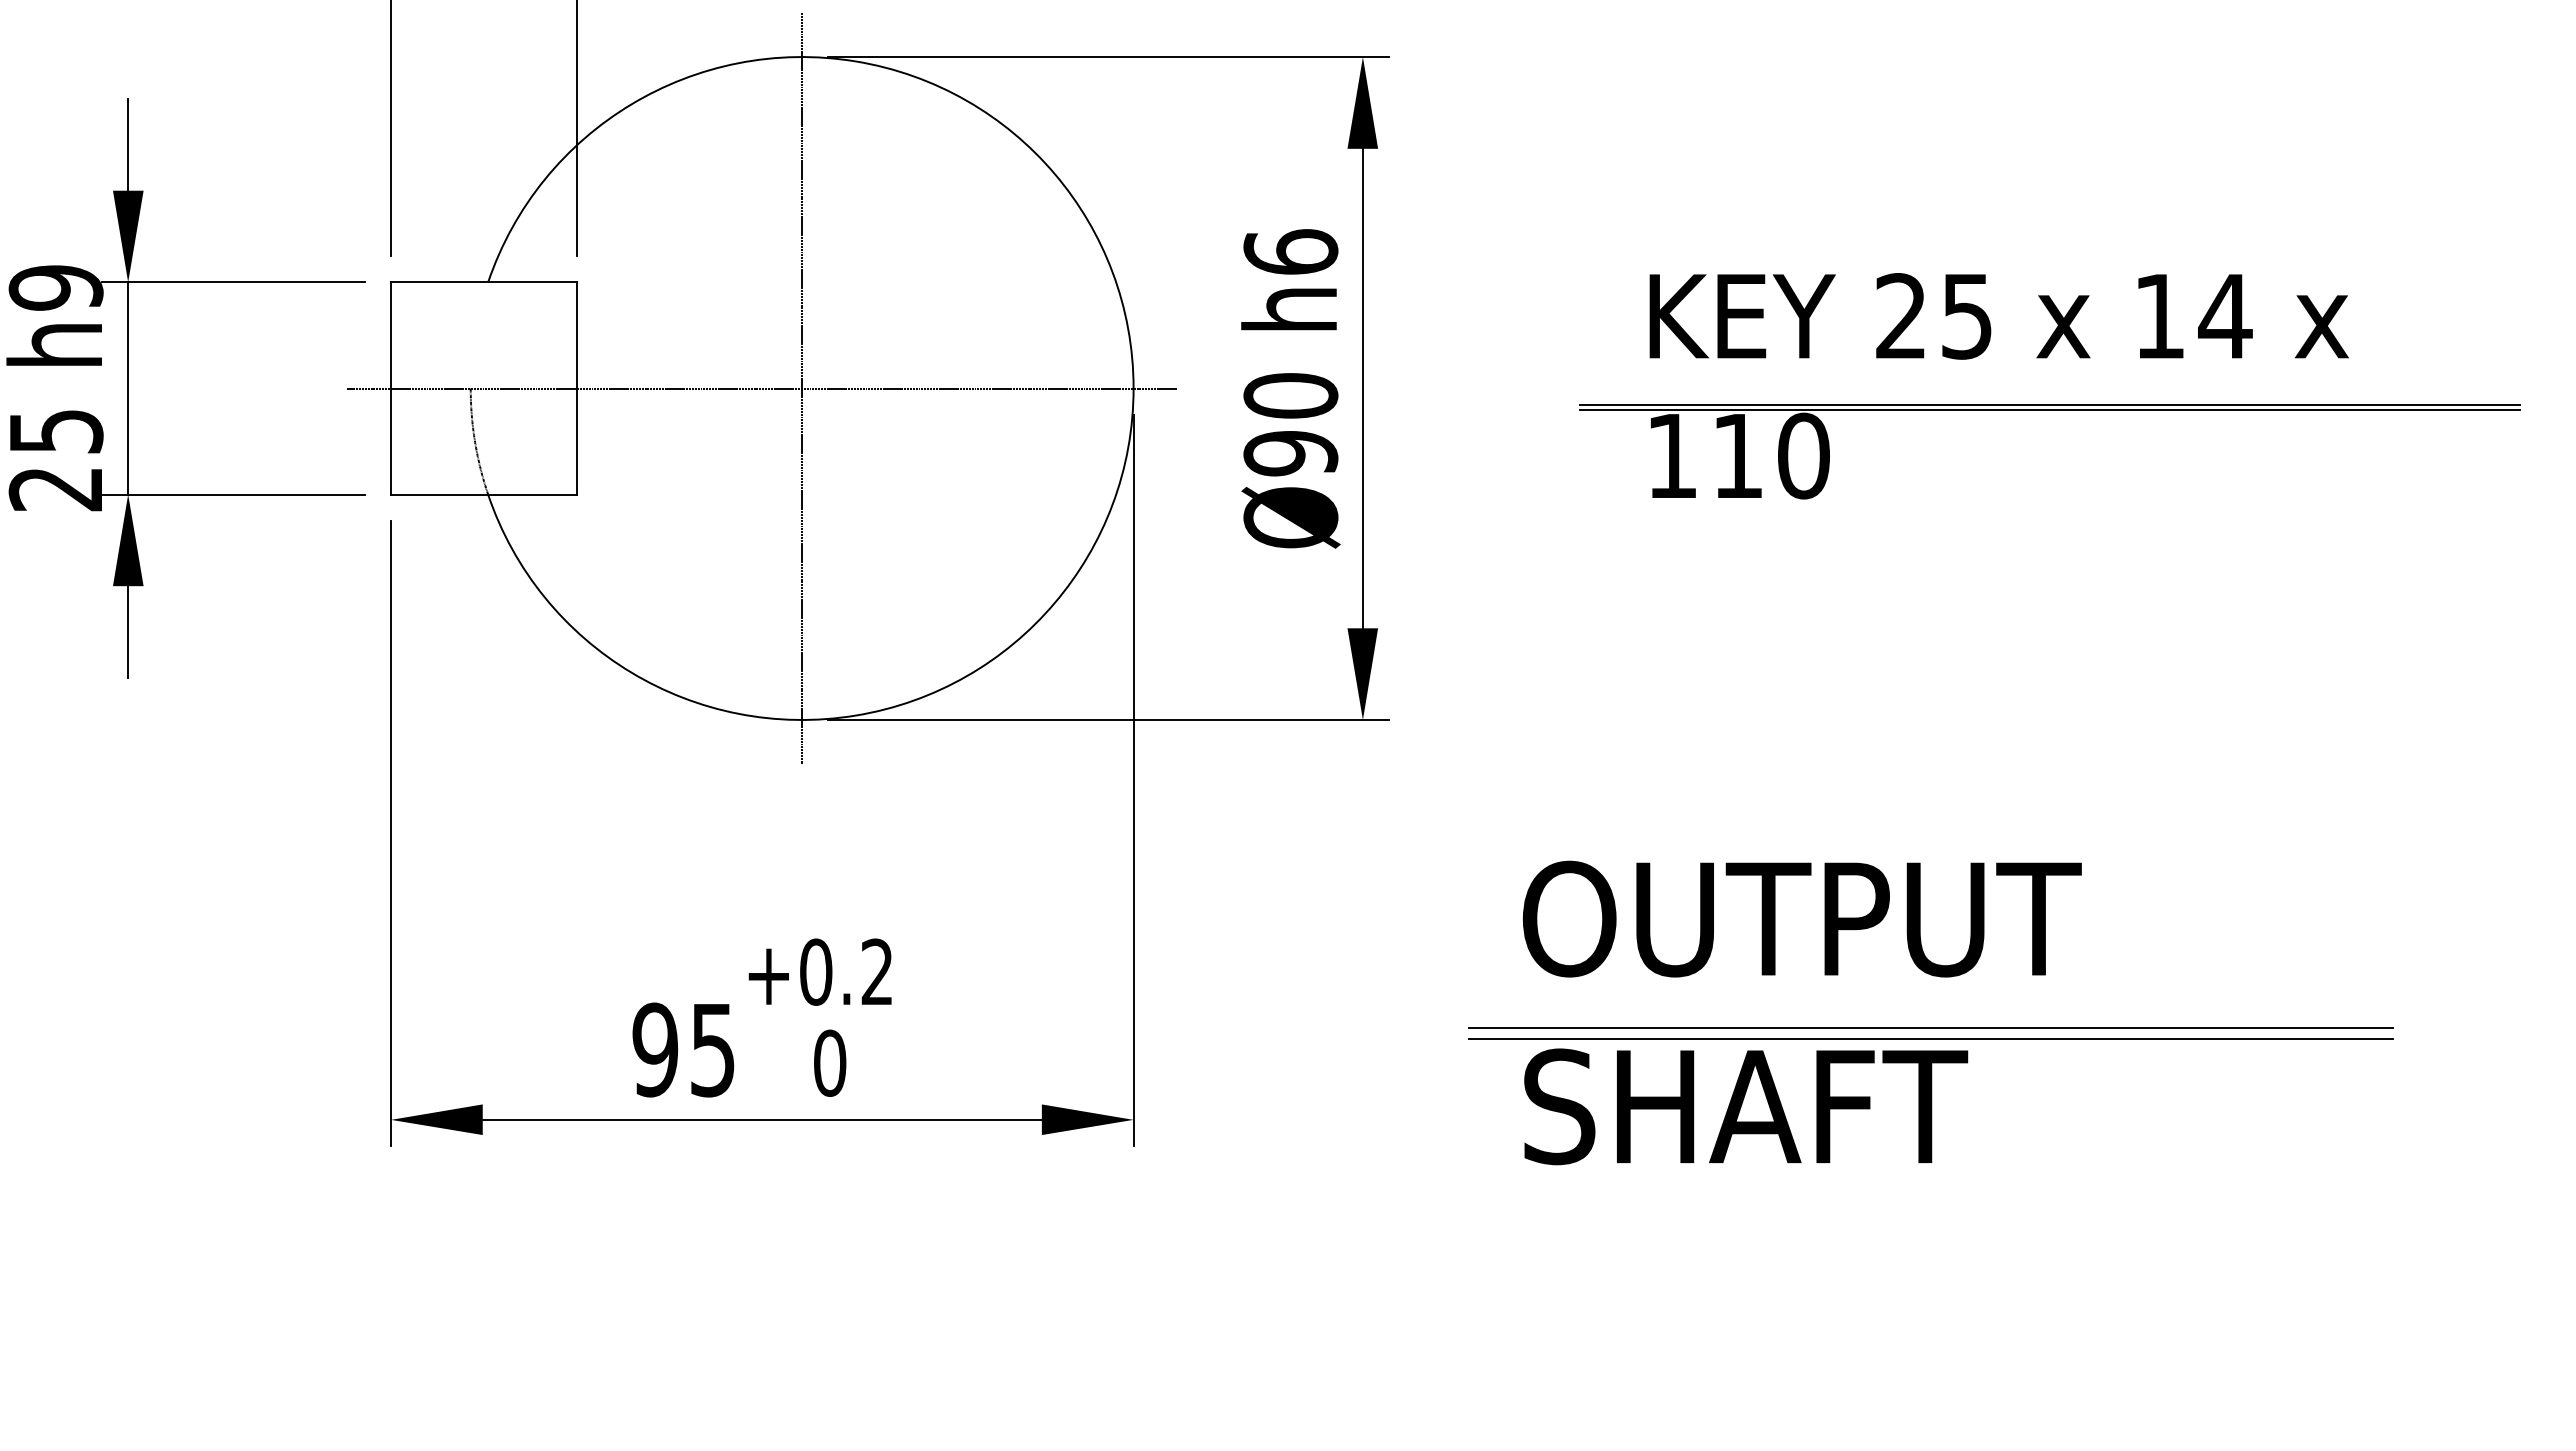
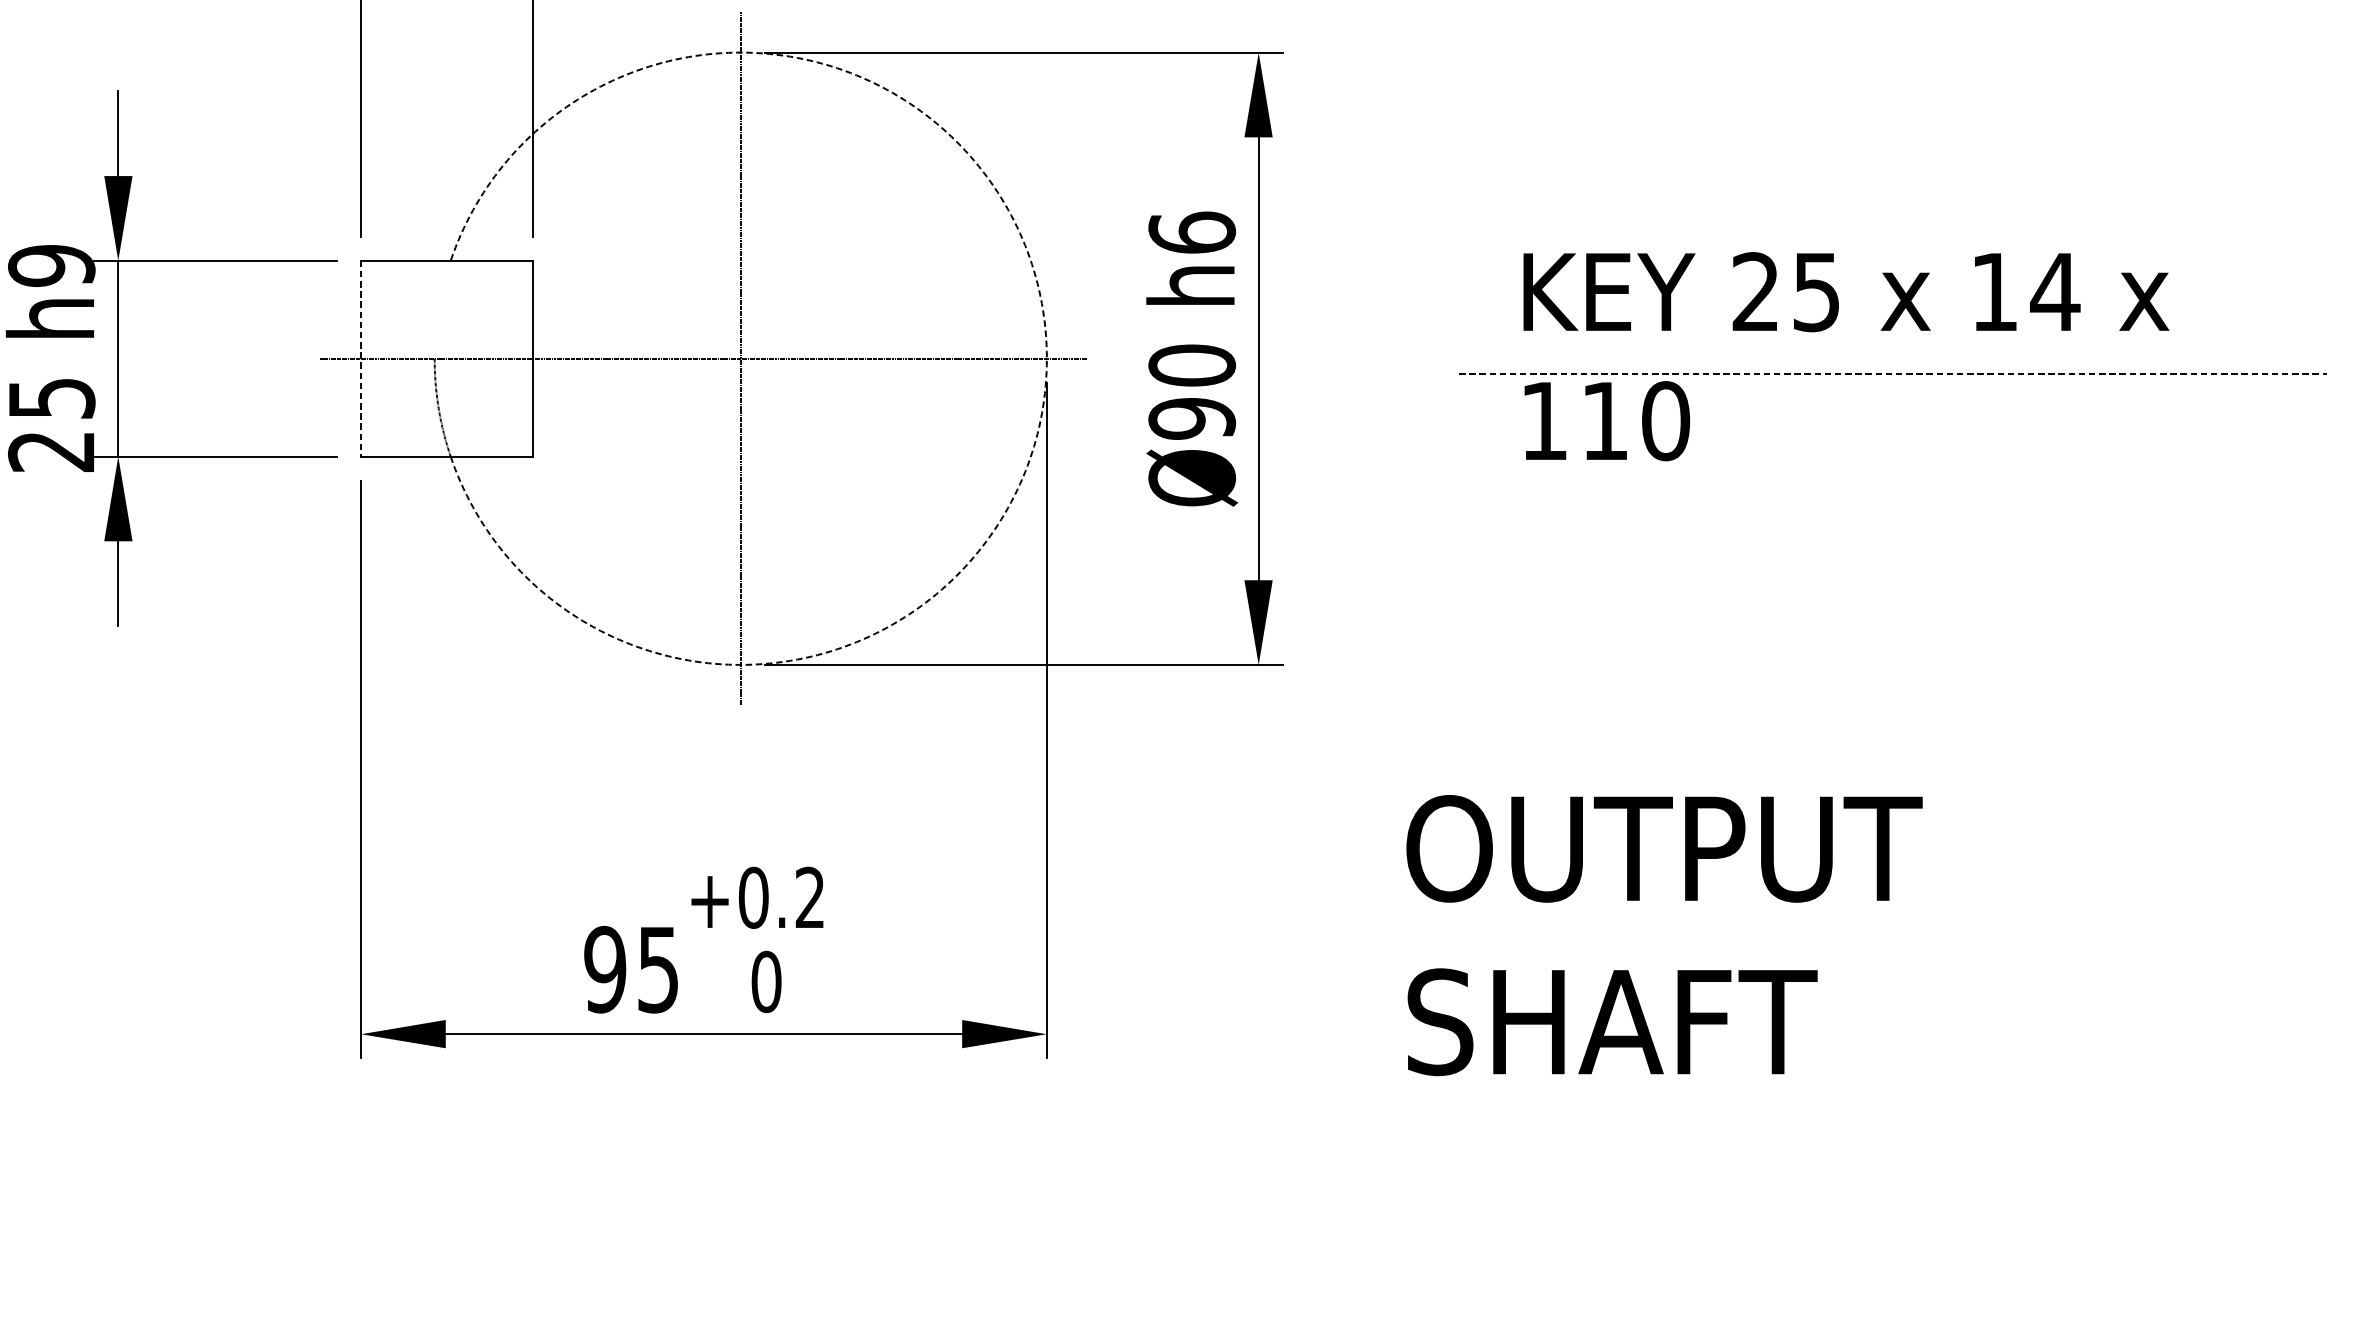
arc: (1133, 388) -> (1046, 358), solid -> dashed
line: (391, 389) -> (361, 359), solid -> dashed
line: (2049, 404) -> (1892, 373), solid -> dashed
line: (2049, 410) -> (1892, 379), removed
line: (1930, 1027) -> (1782, 948), removed
line: (1930, 1039) -> (1782, 960), removed

